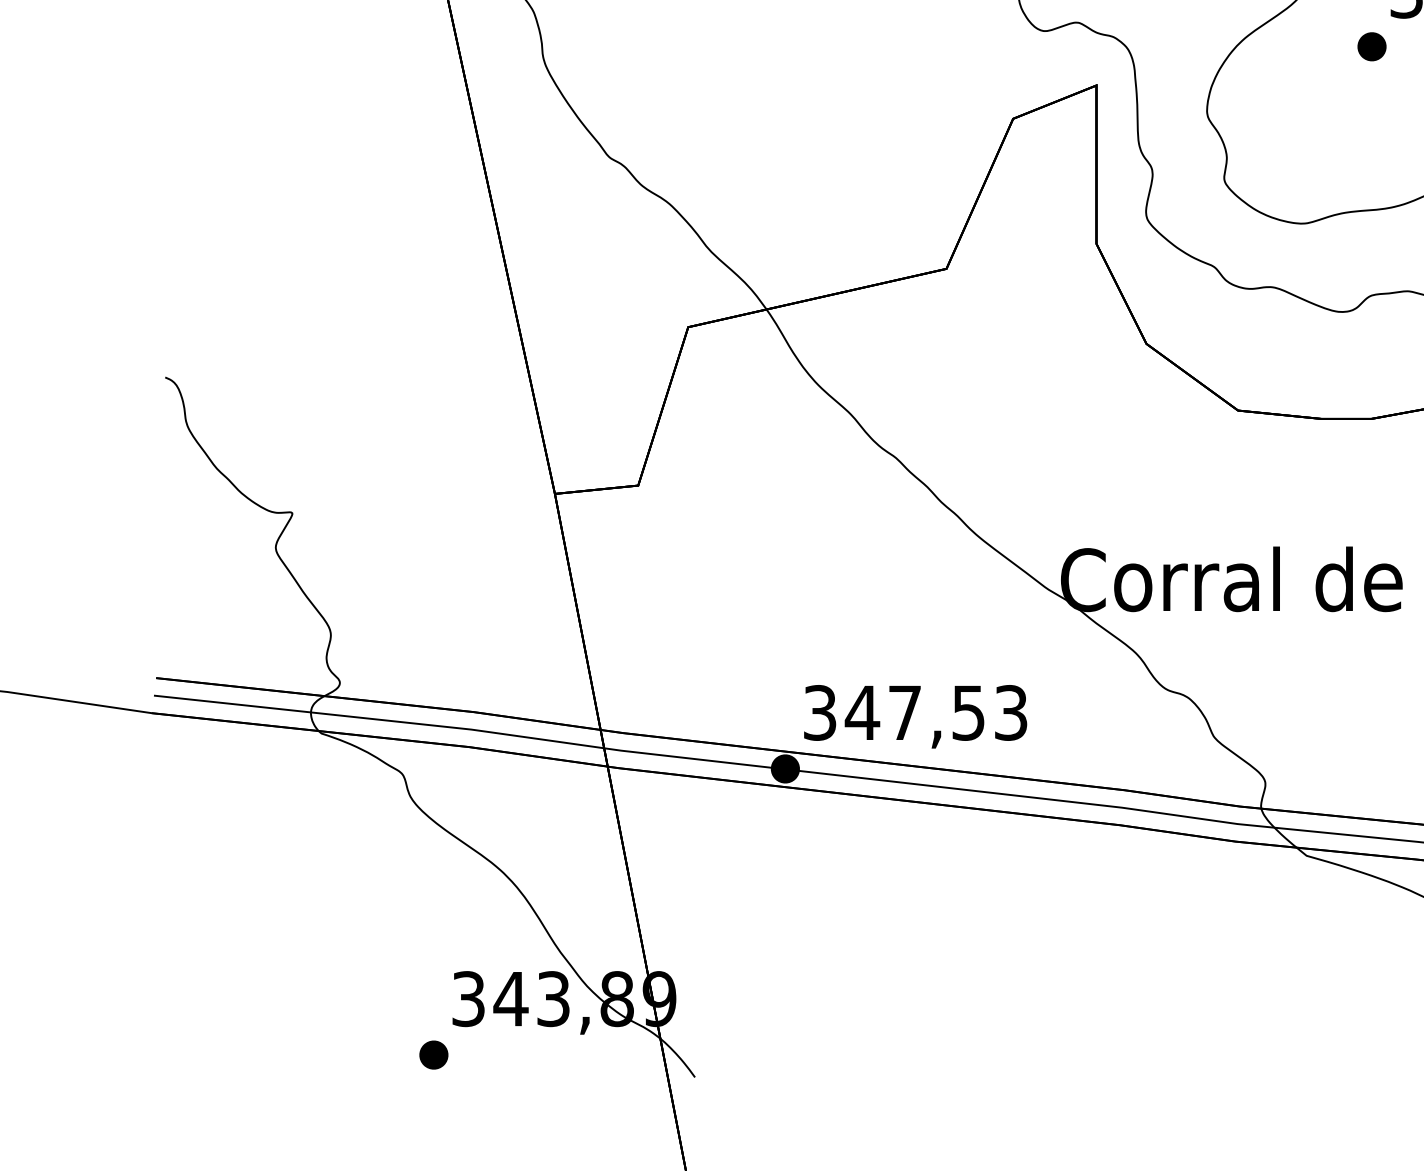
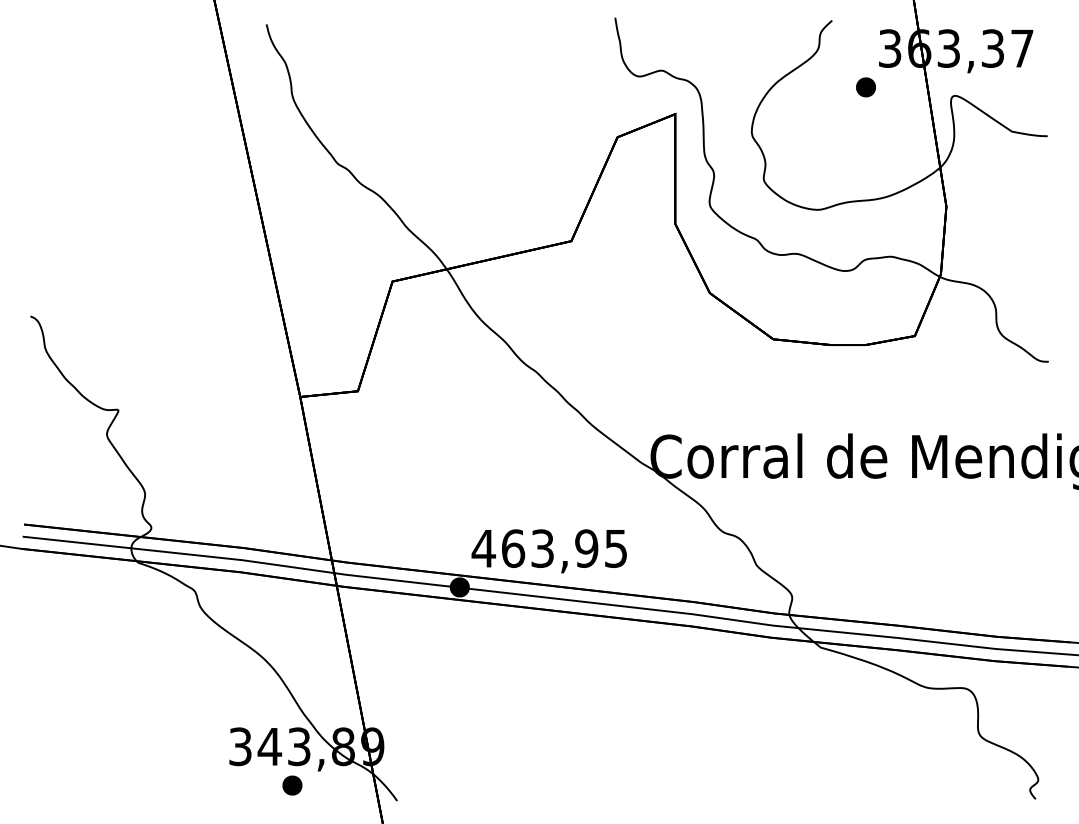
text: (914, 712) -> (549, 548), 347,53 -> 463,95
part: (433, 1054) -> (292, 785), moved

